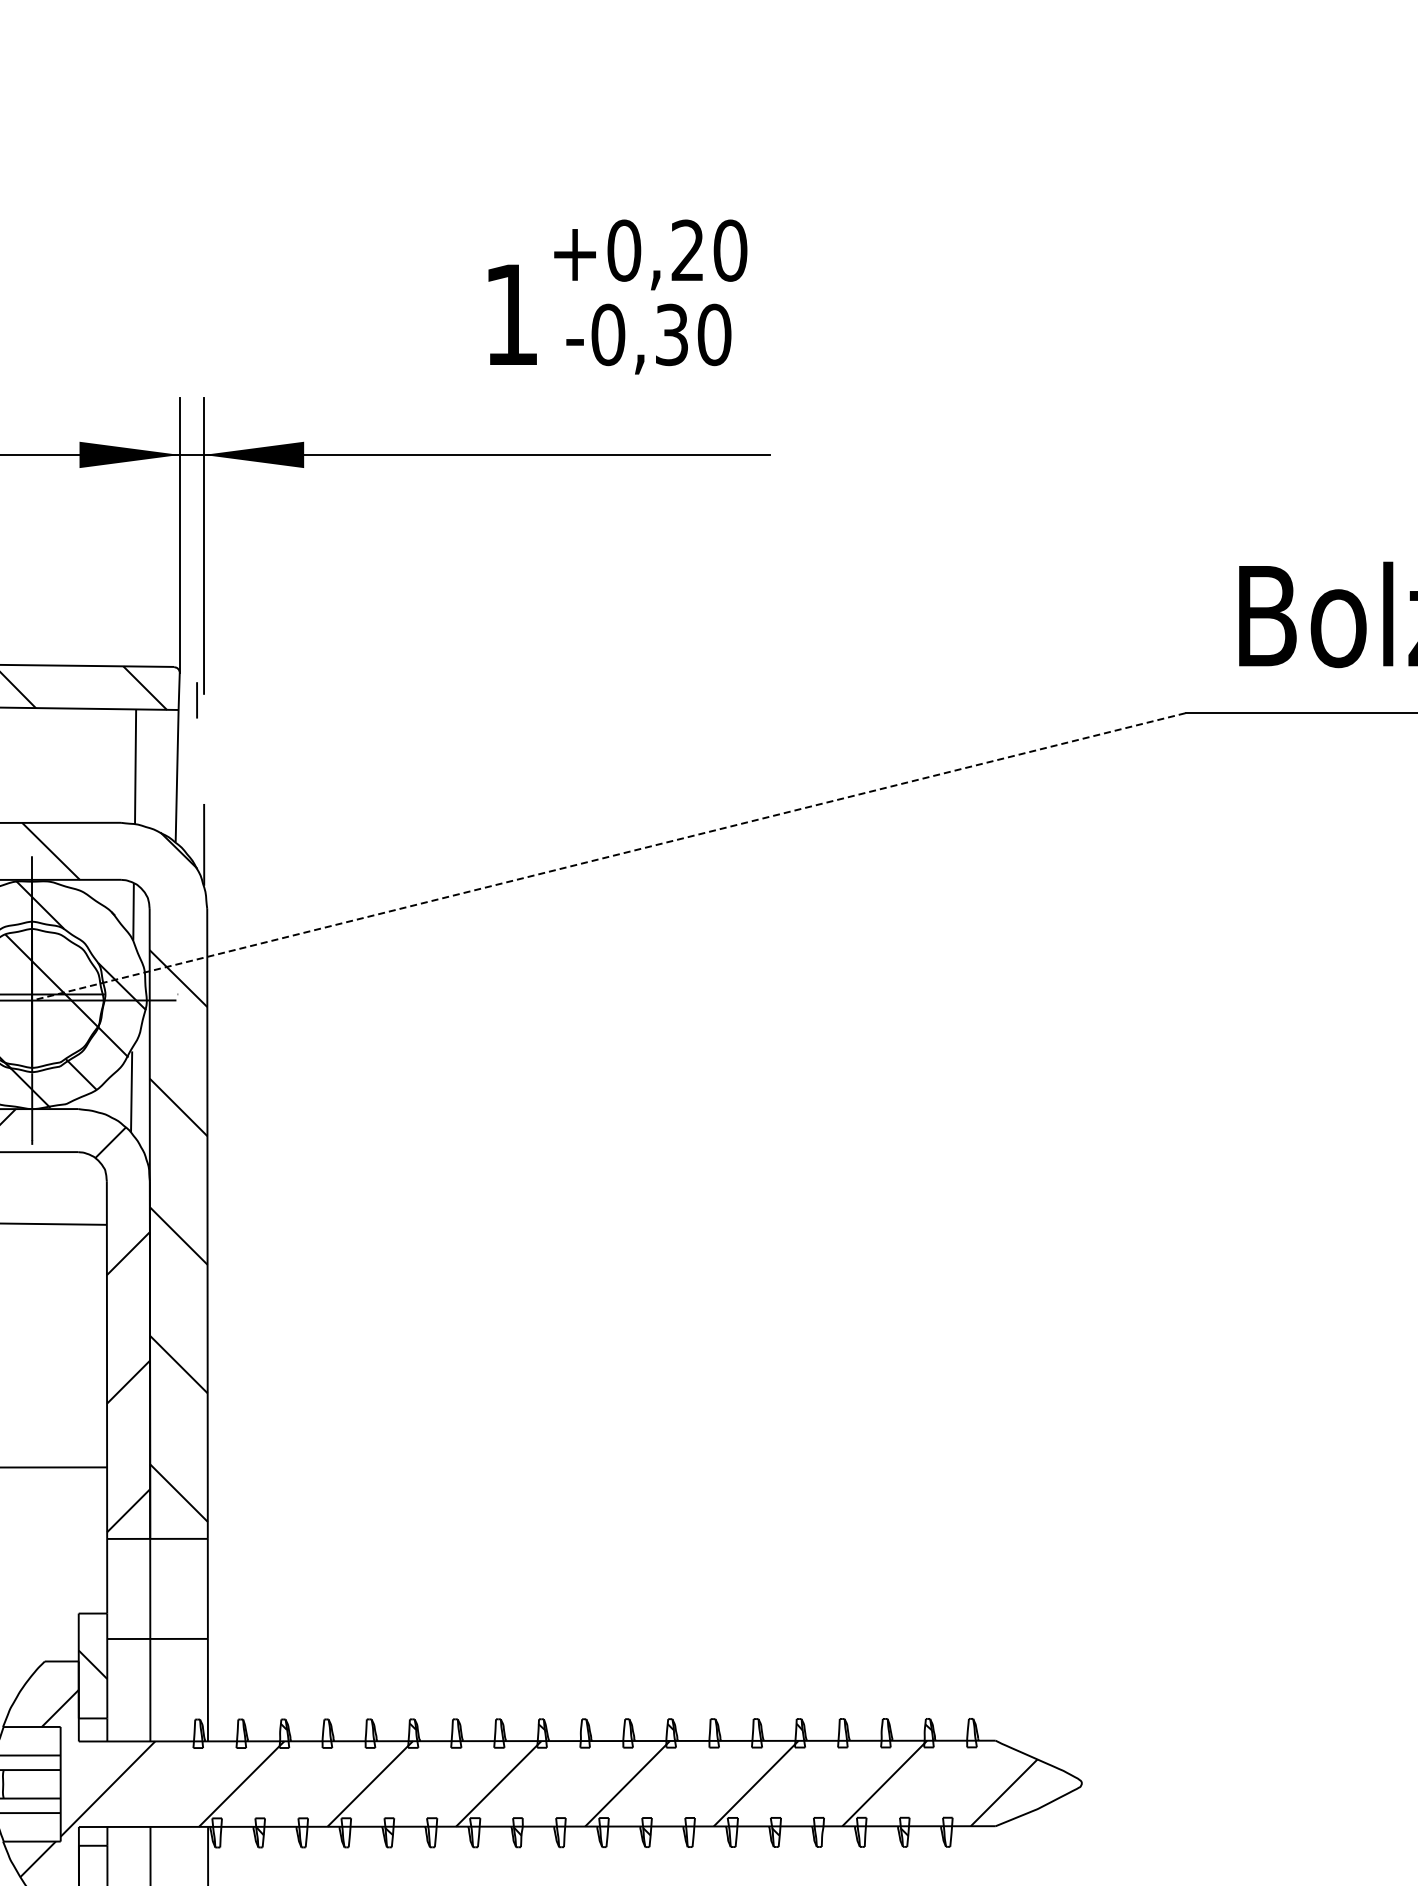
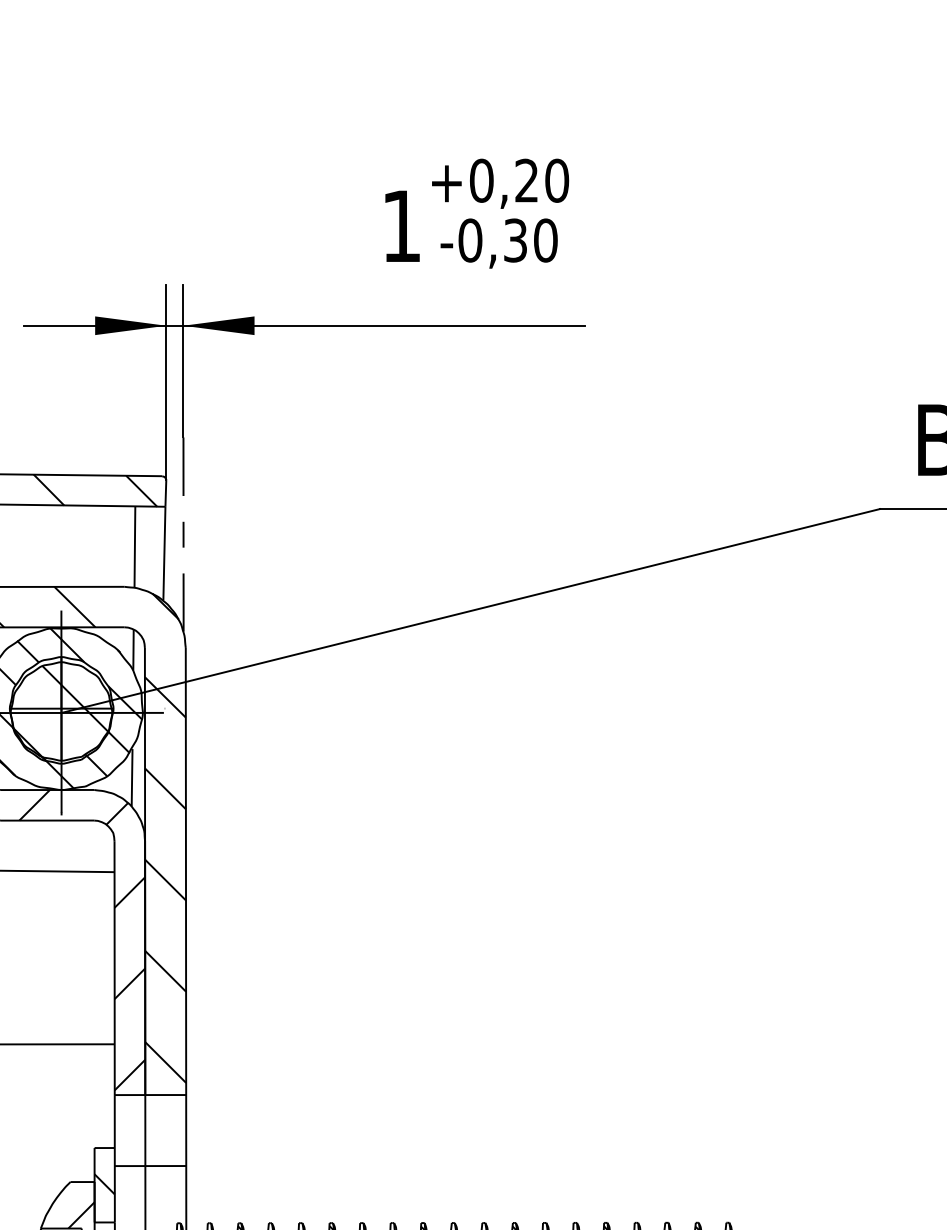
line: (196, 700) -> (183, 534), moved
line: (608, 857) -> (470, 611), dashed -> solid

